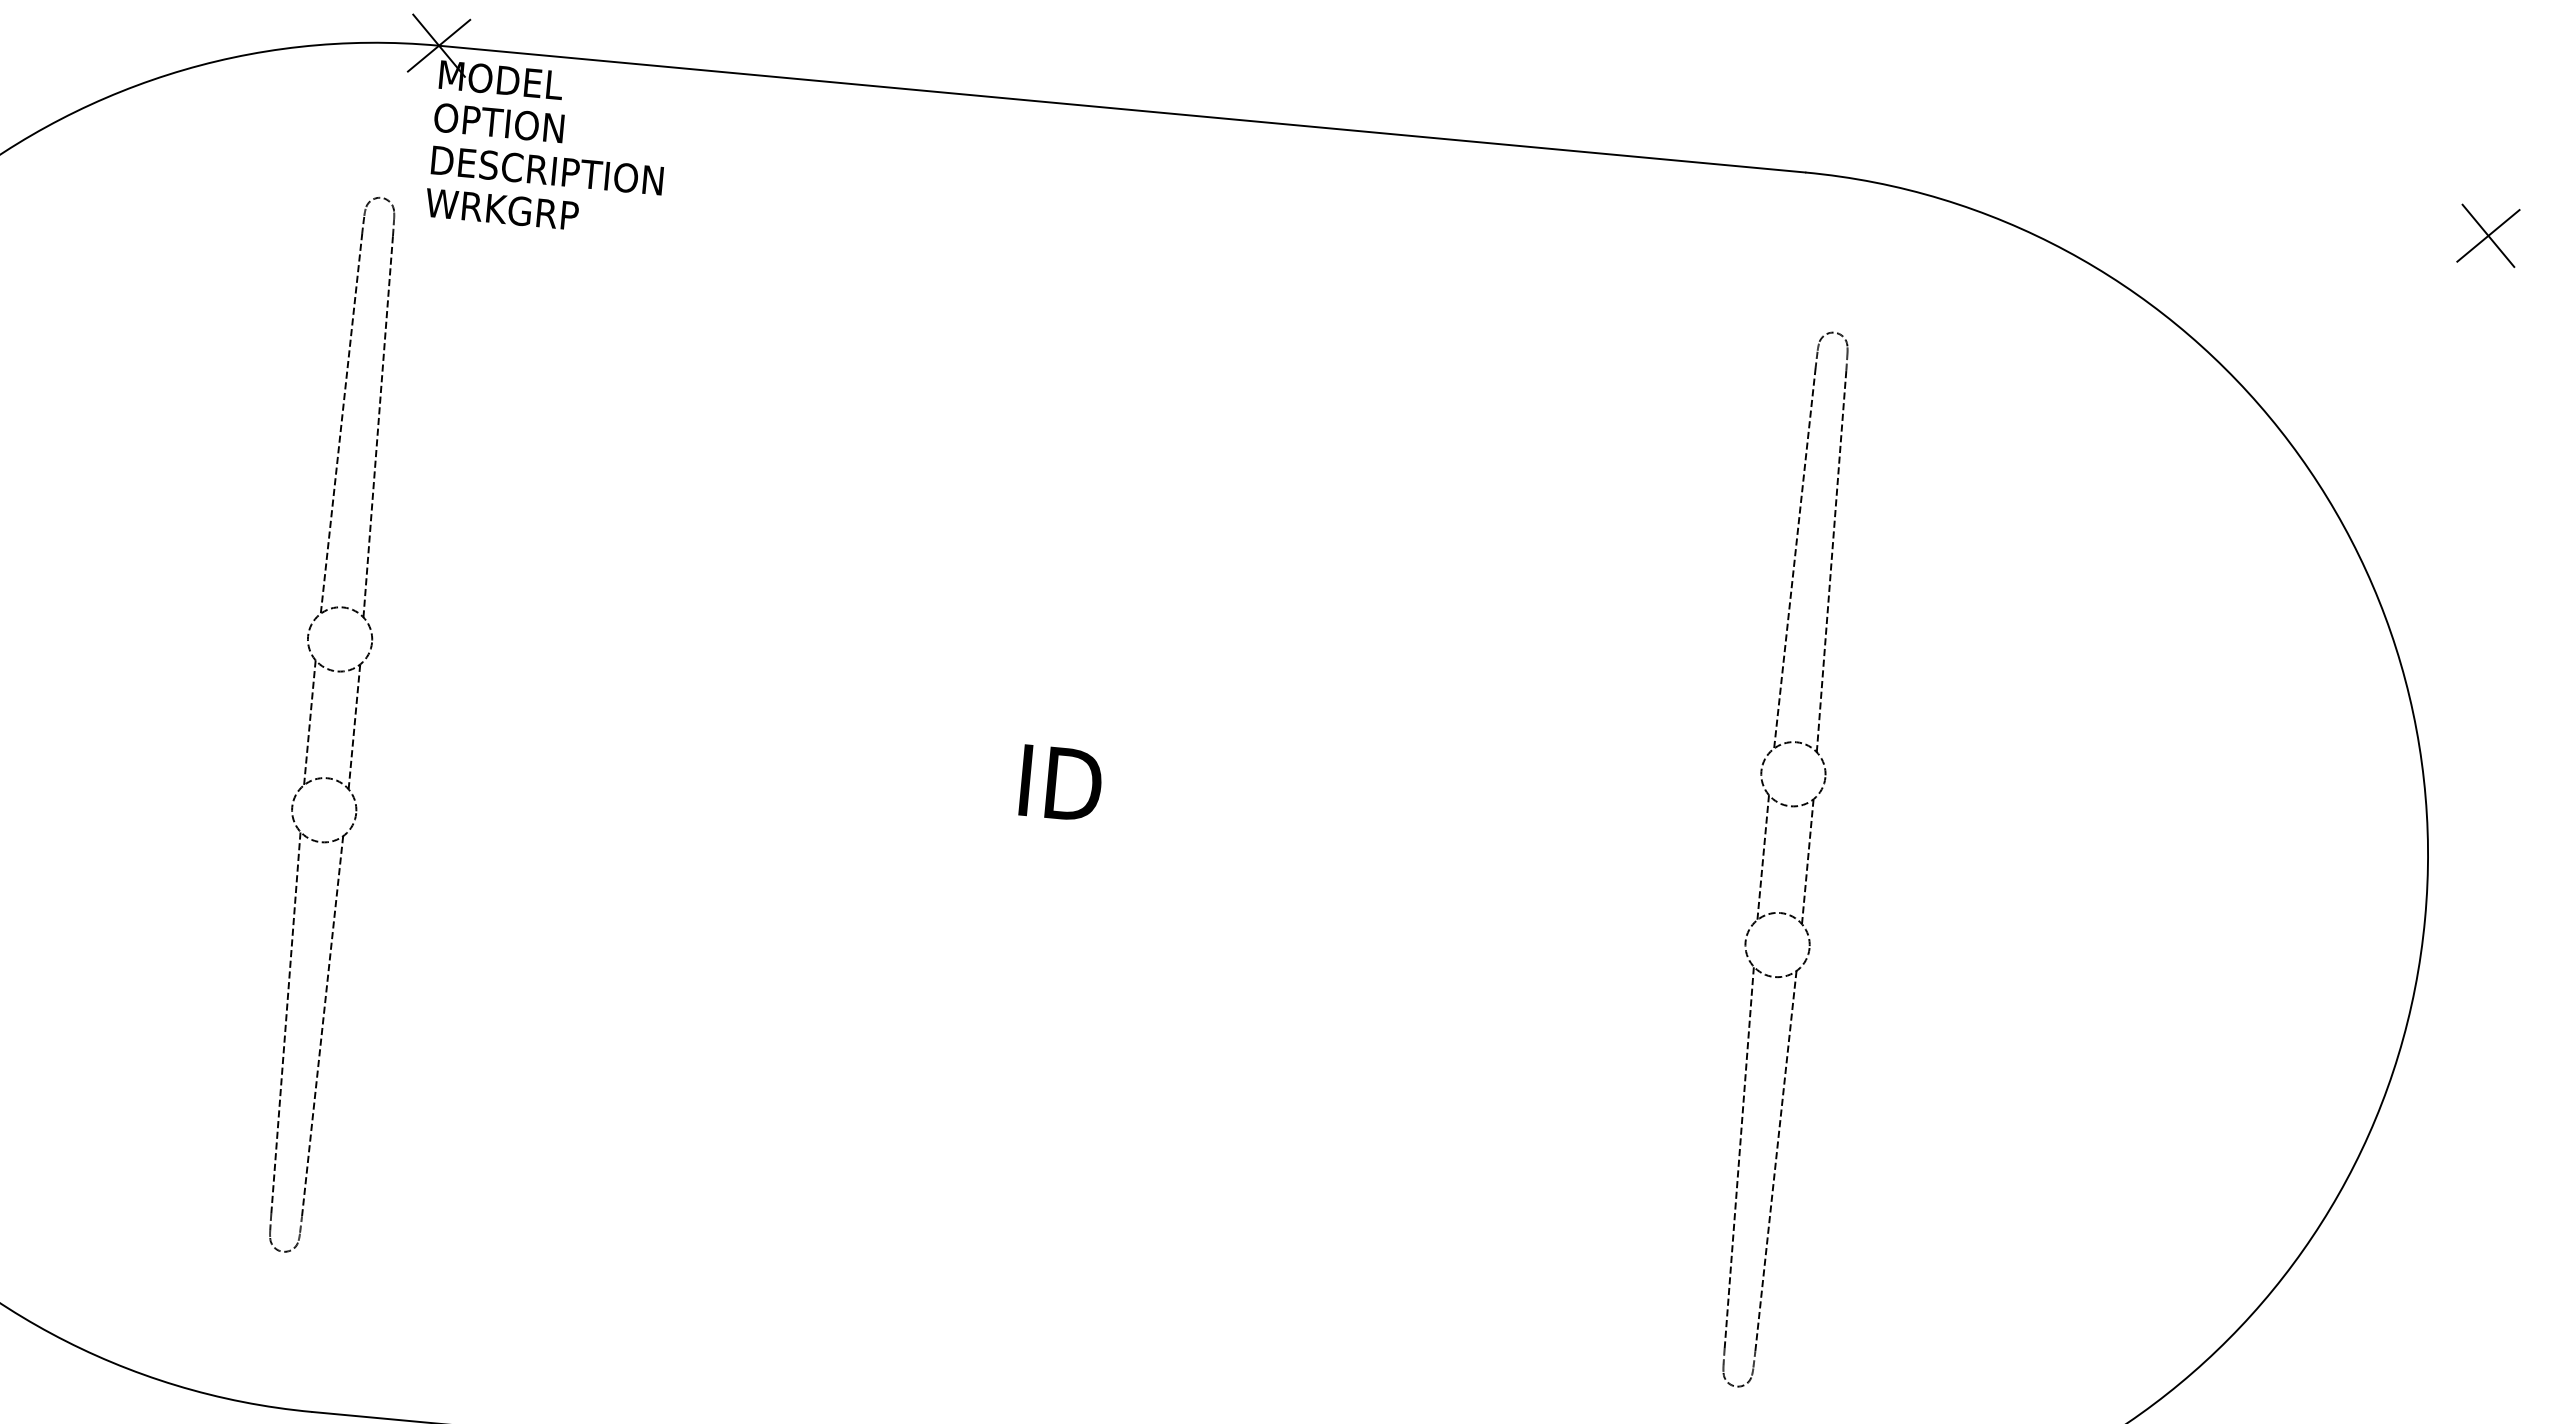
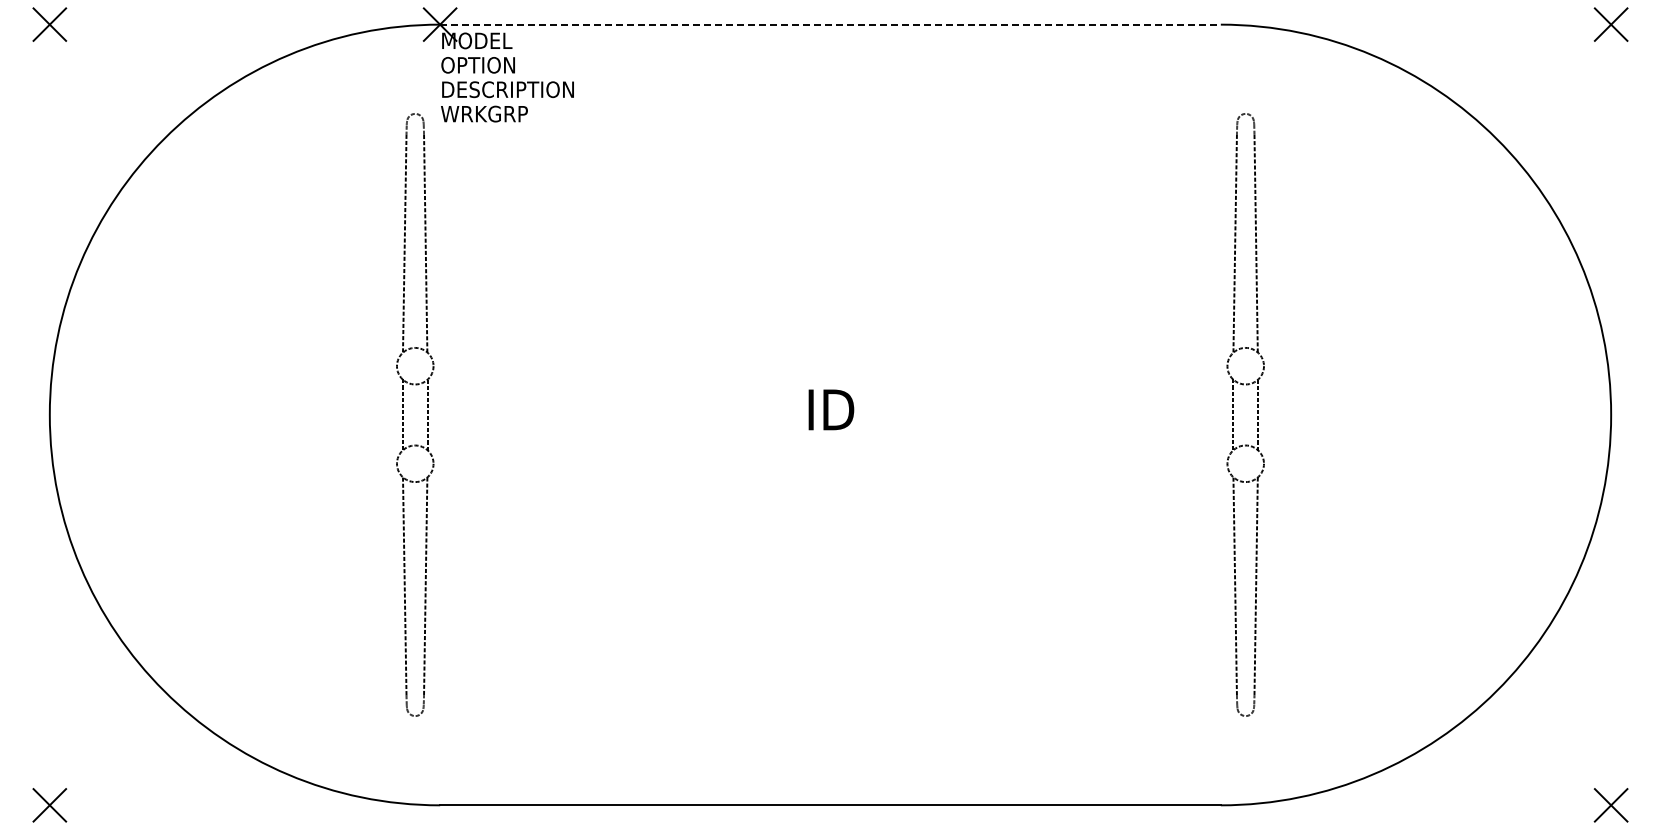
line: (1122, 108) -> (830, 24), solid -> dashed

